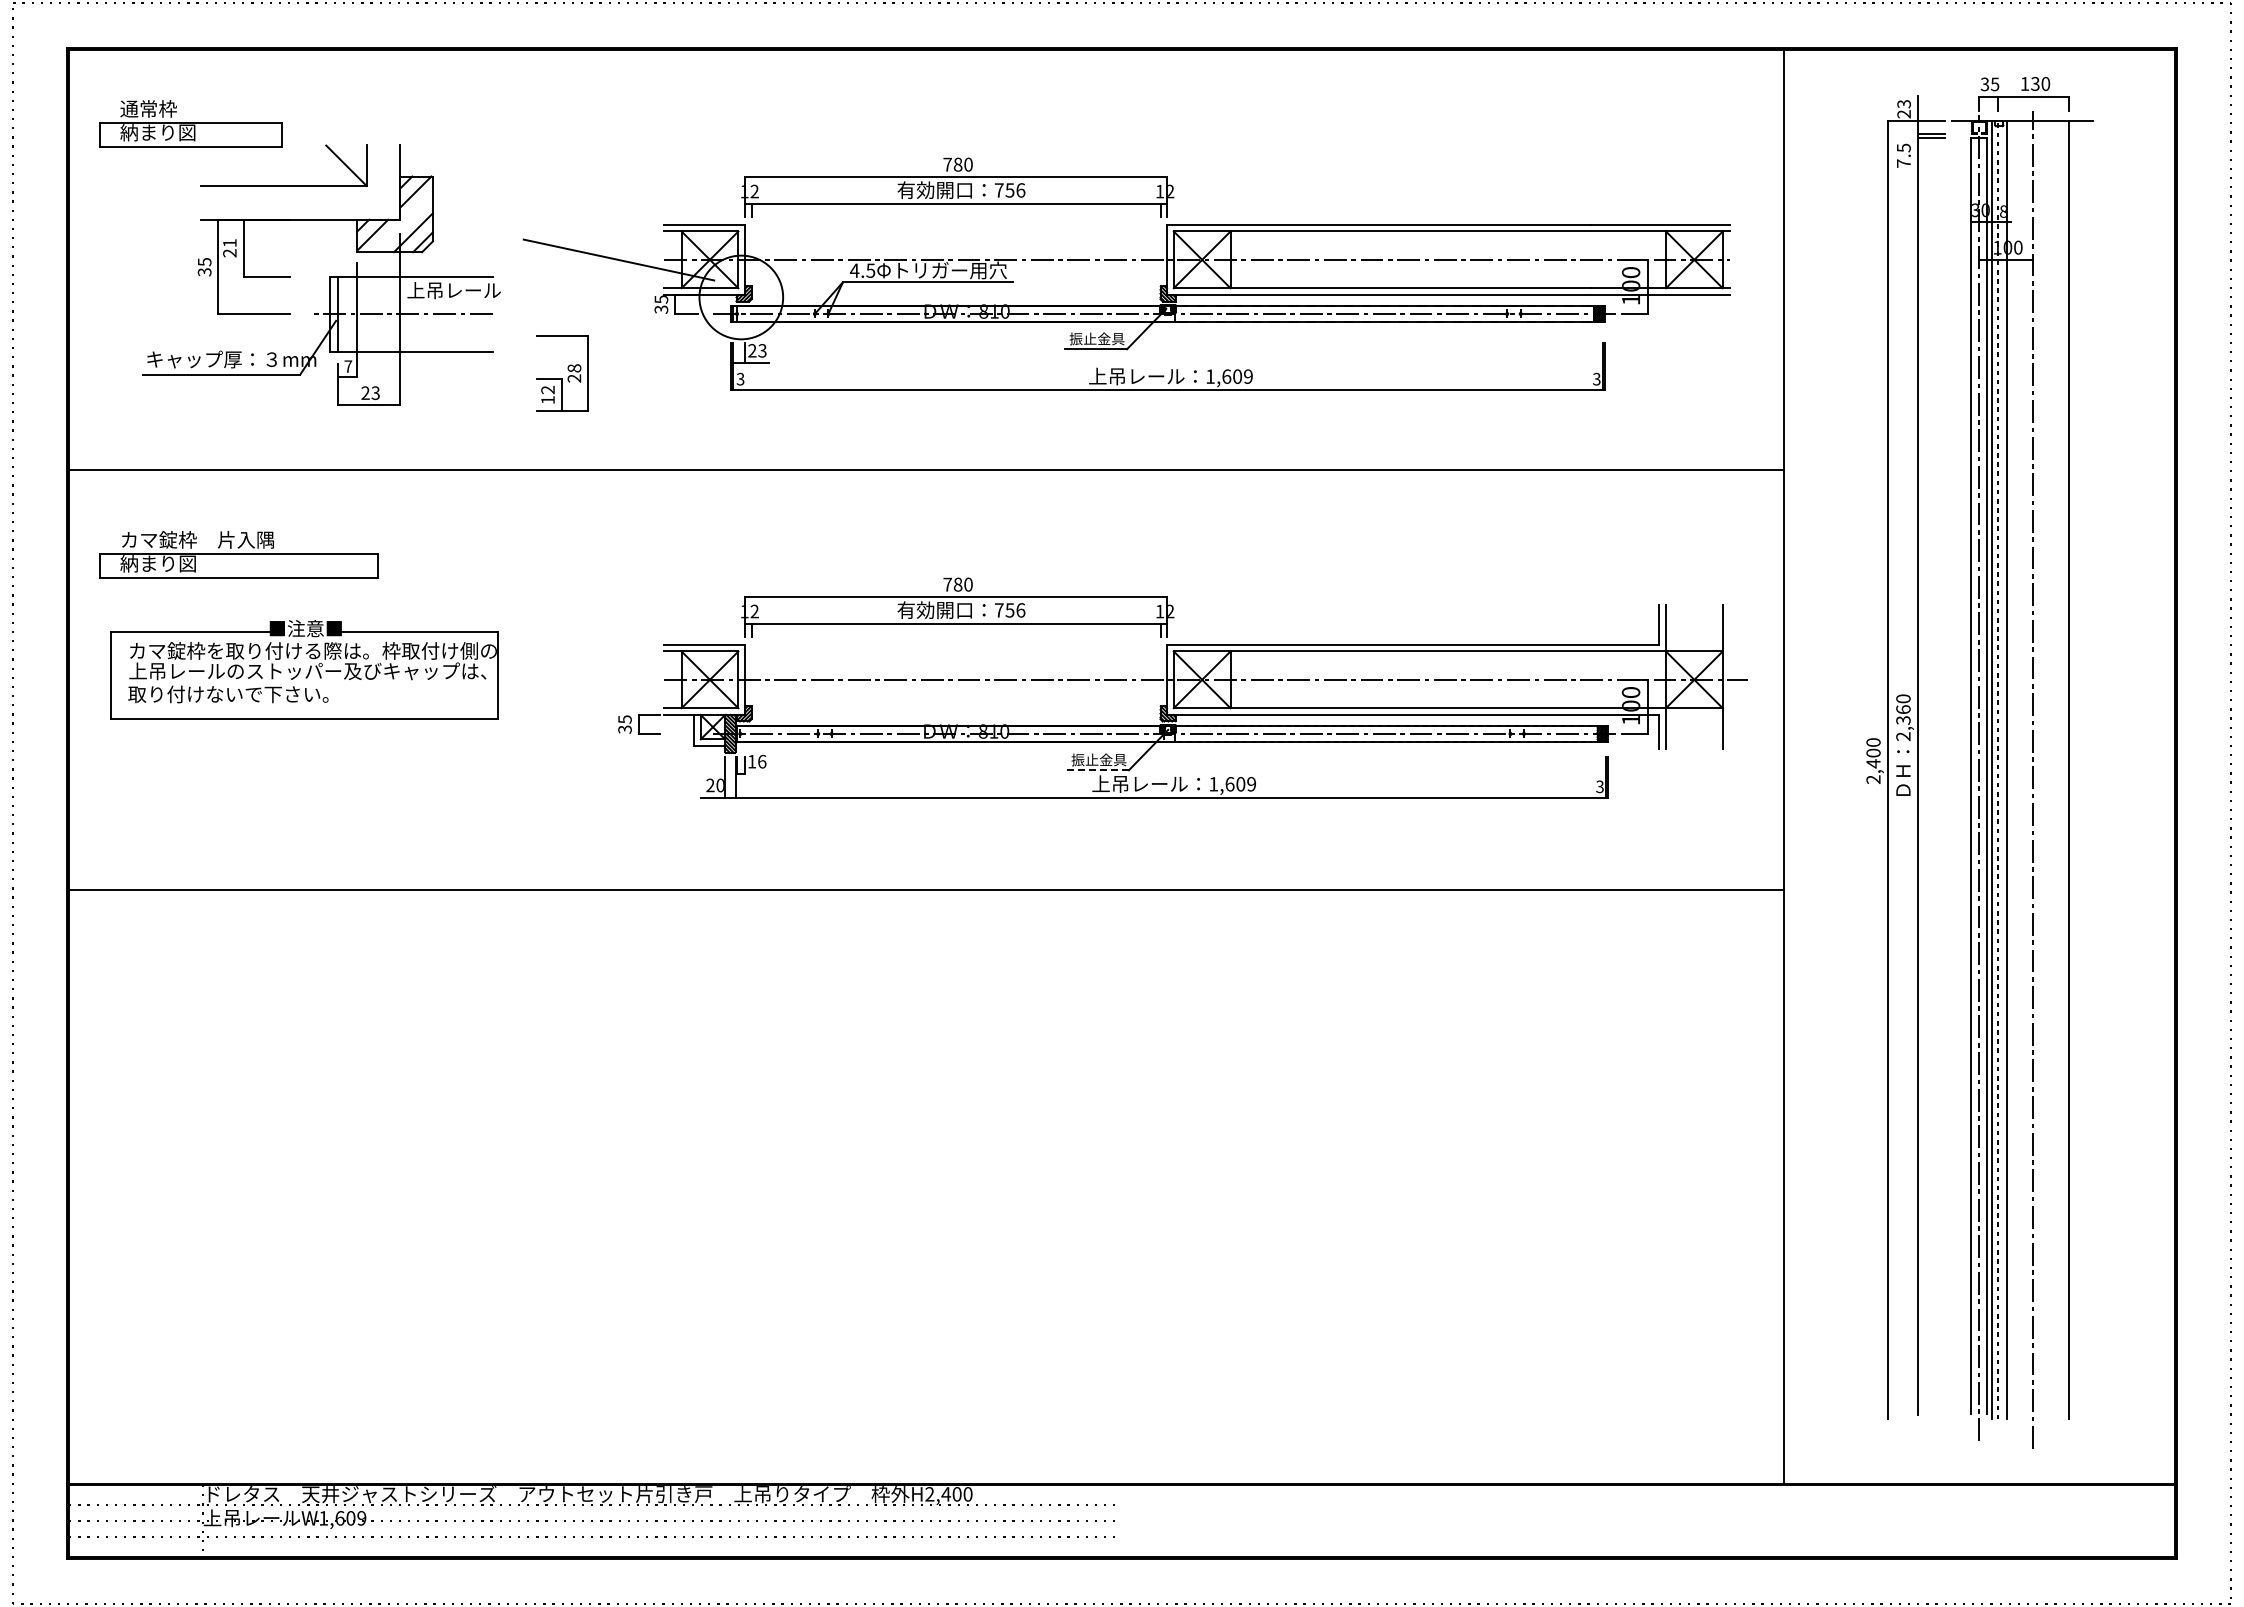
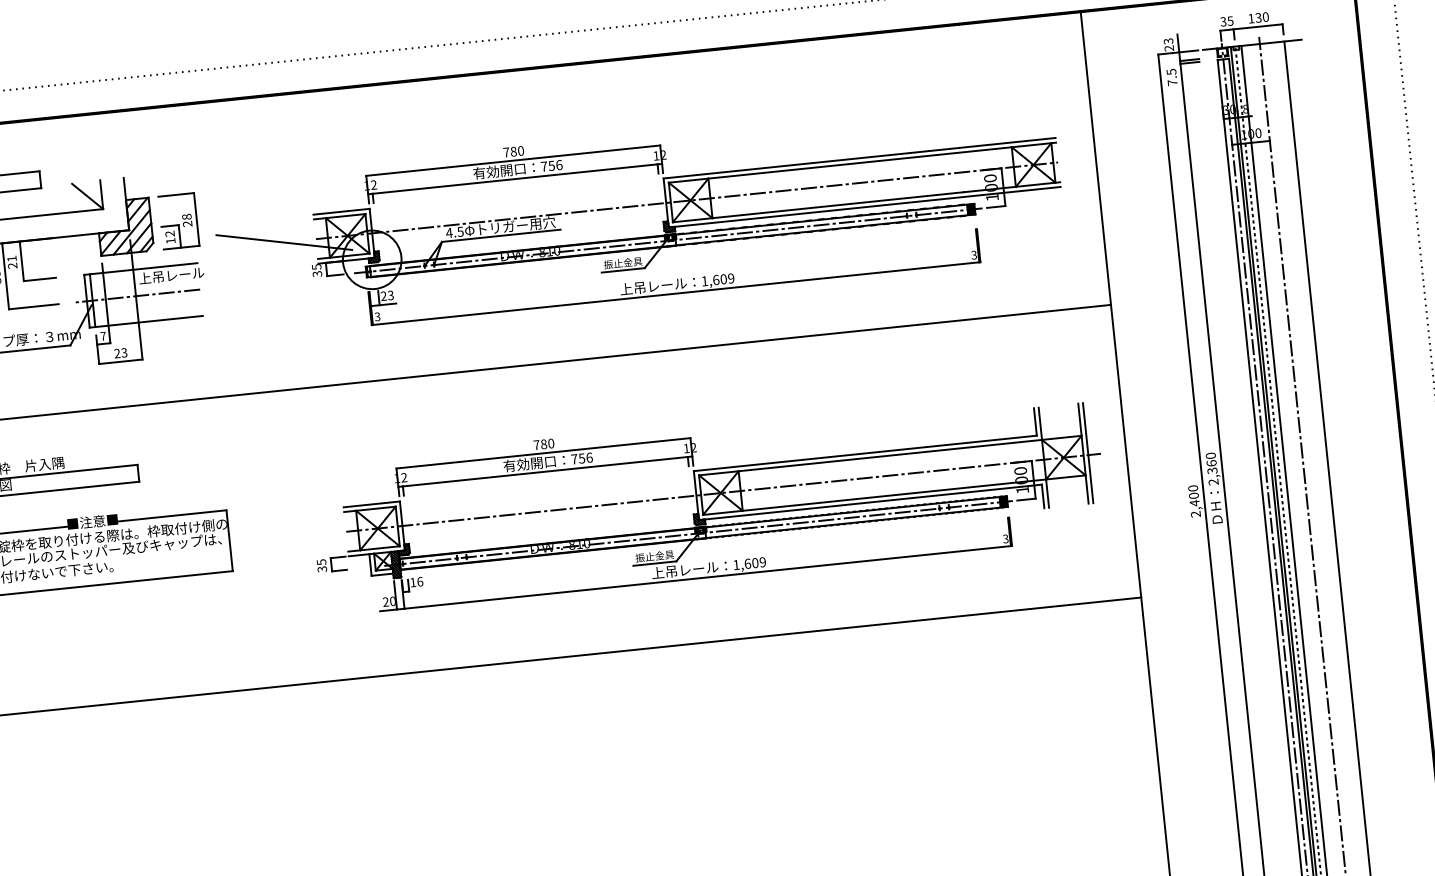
line: (403, 223) -> (131, 232), added
part: (562, 373) -> (178, 221), moved
line: (1729, 676) -> (1088, 452), added
line: (1098, 770) -> (655, 563), dashed -> solid

